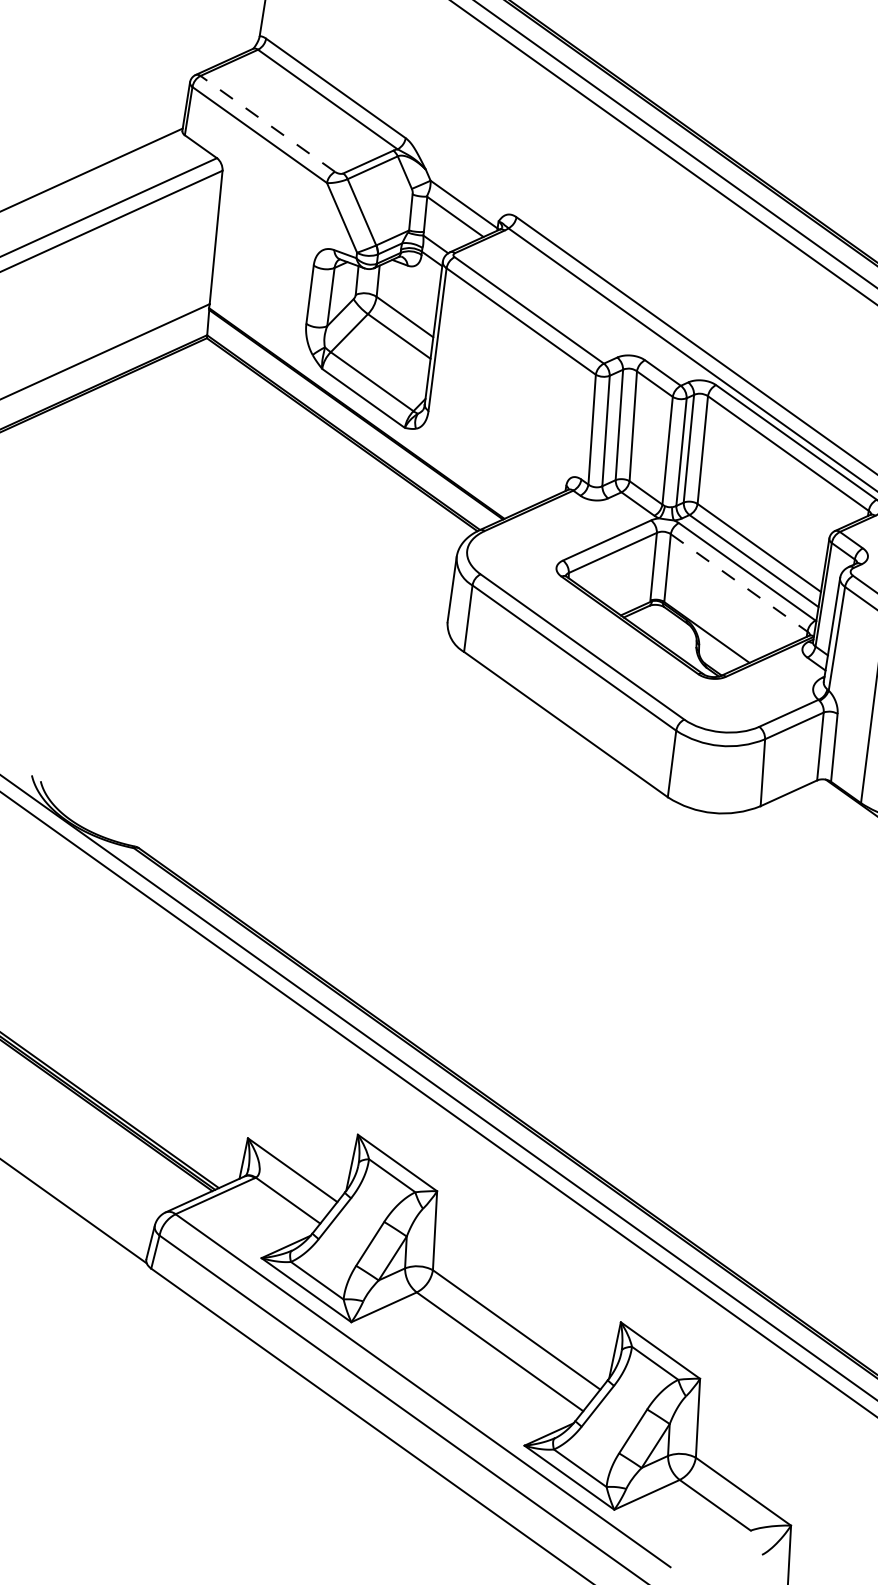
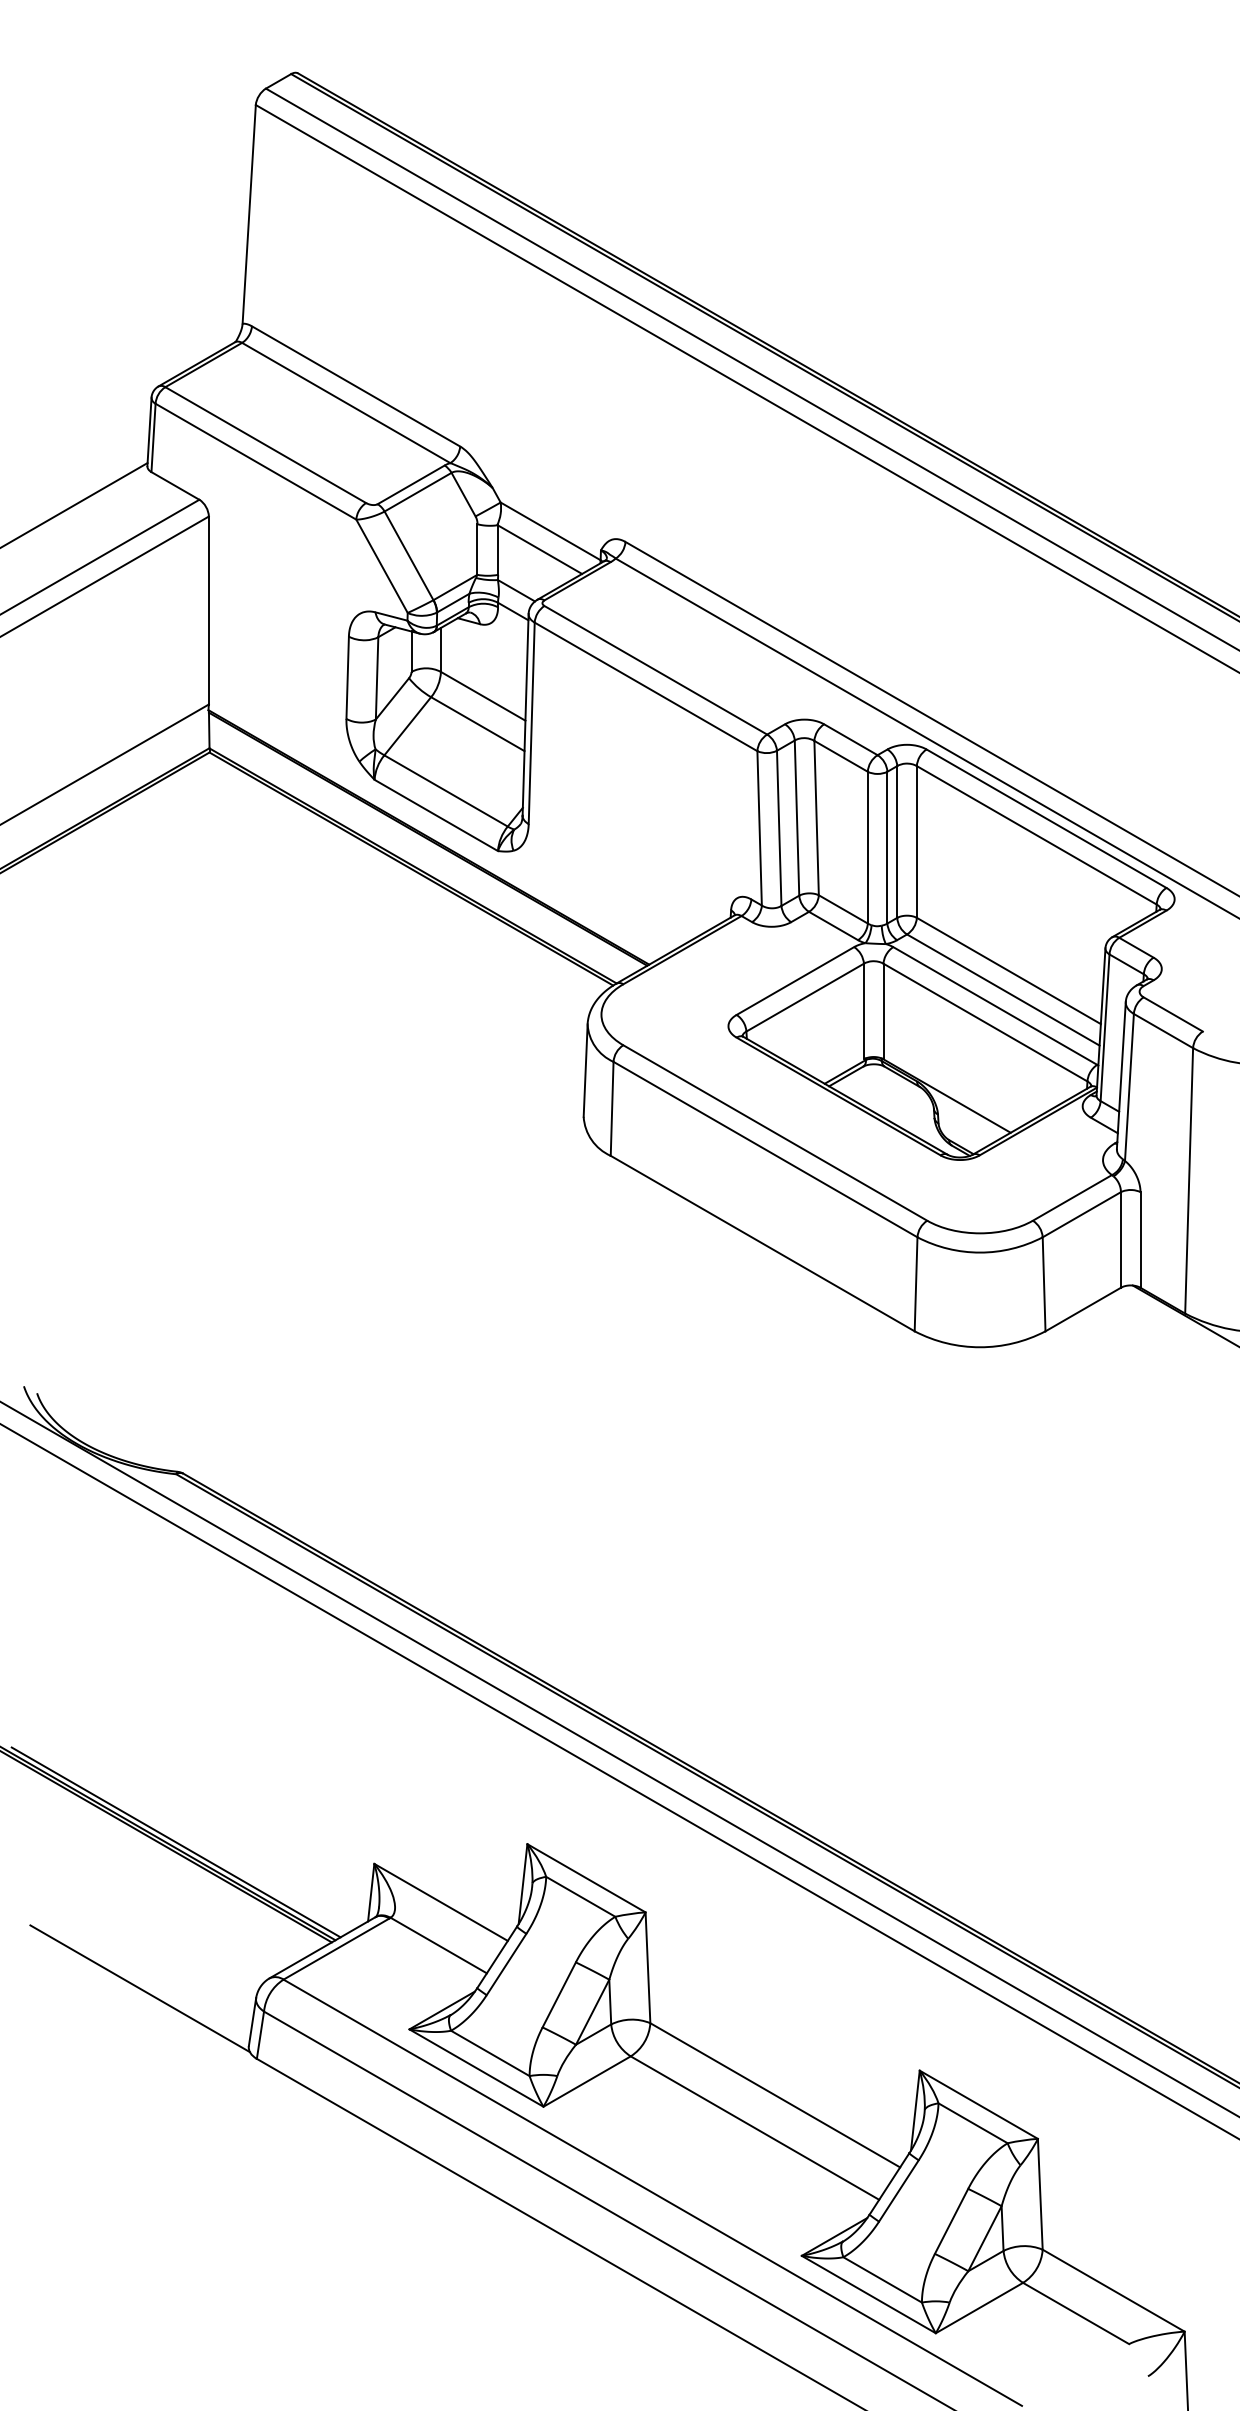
line: (267, 124) -> (265, 445), dashed -> solid
line: (739, 582) -> (985, 1022), dashed -> solid

